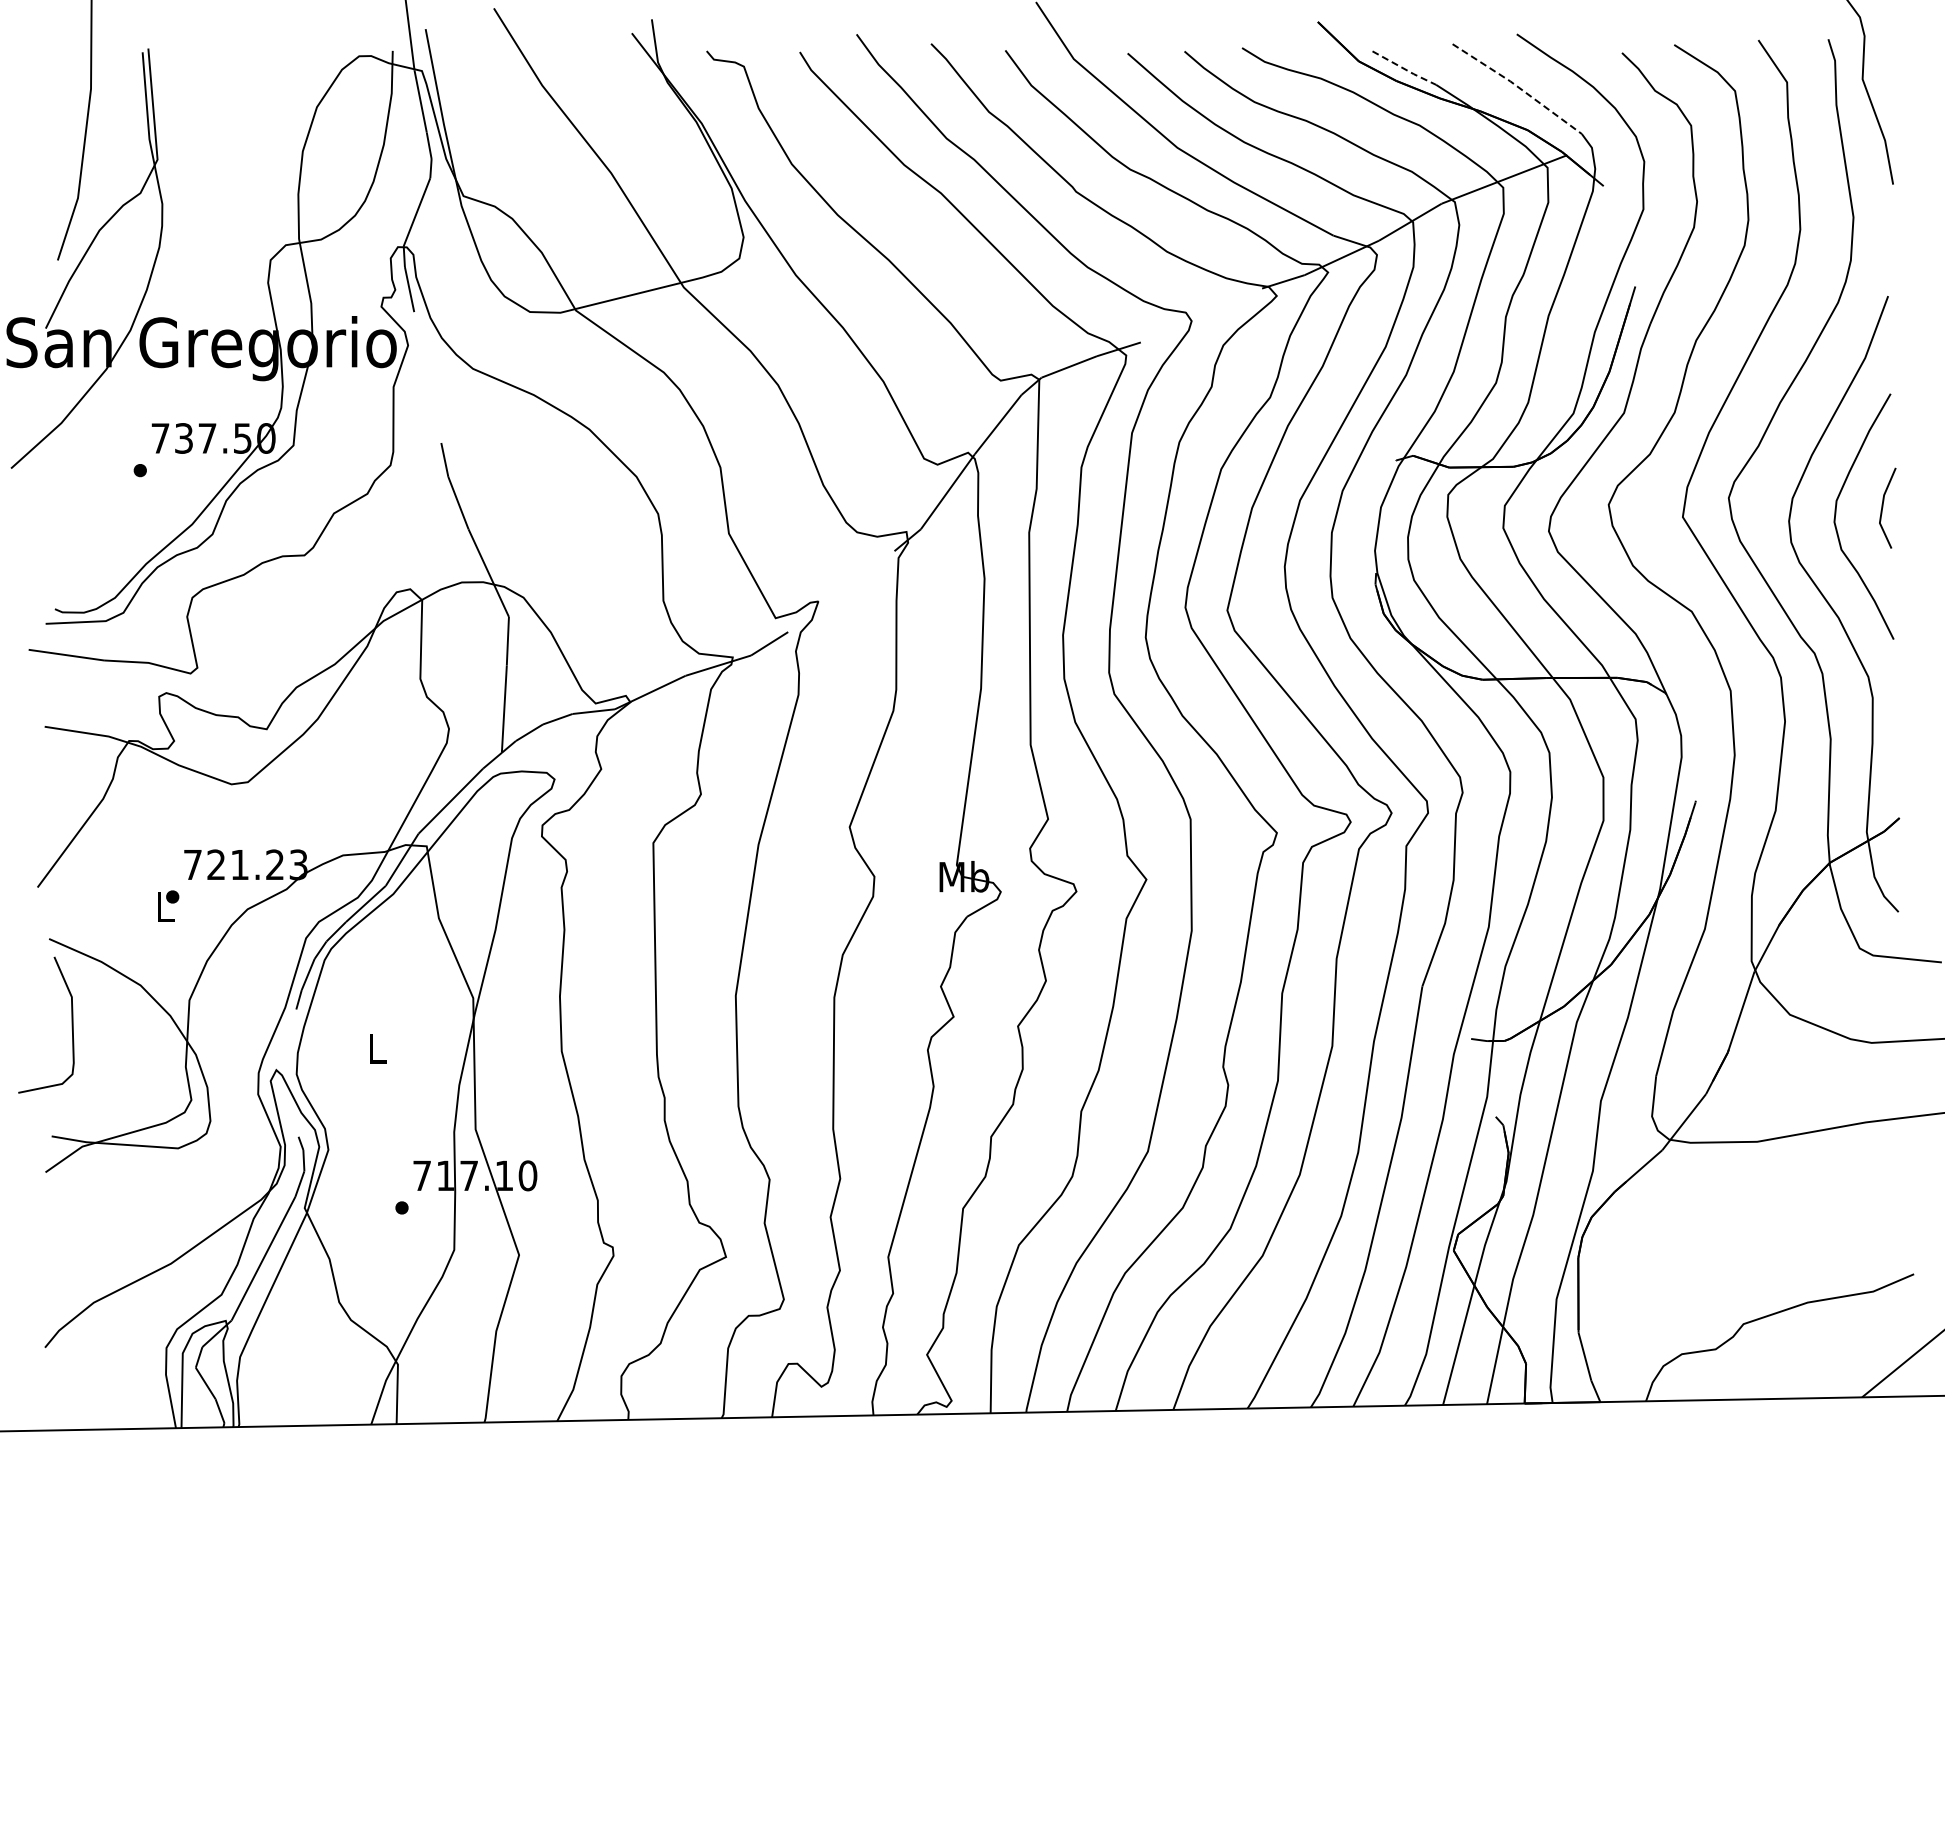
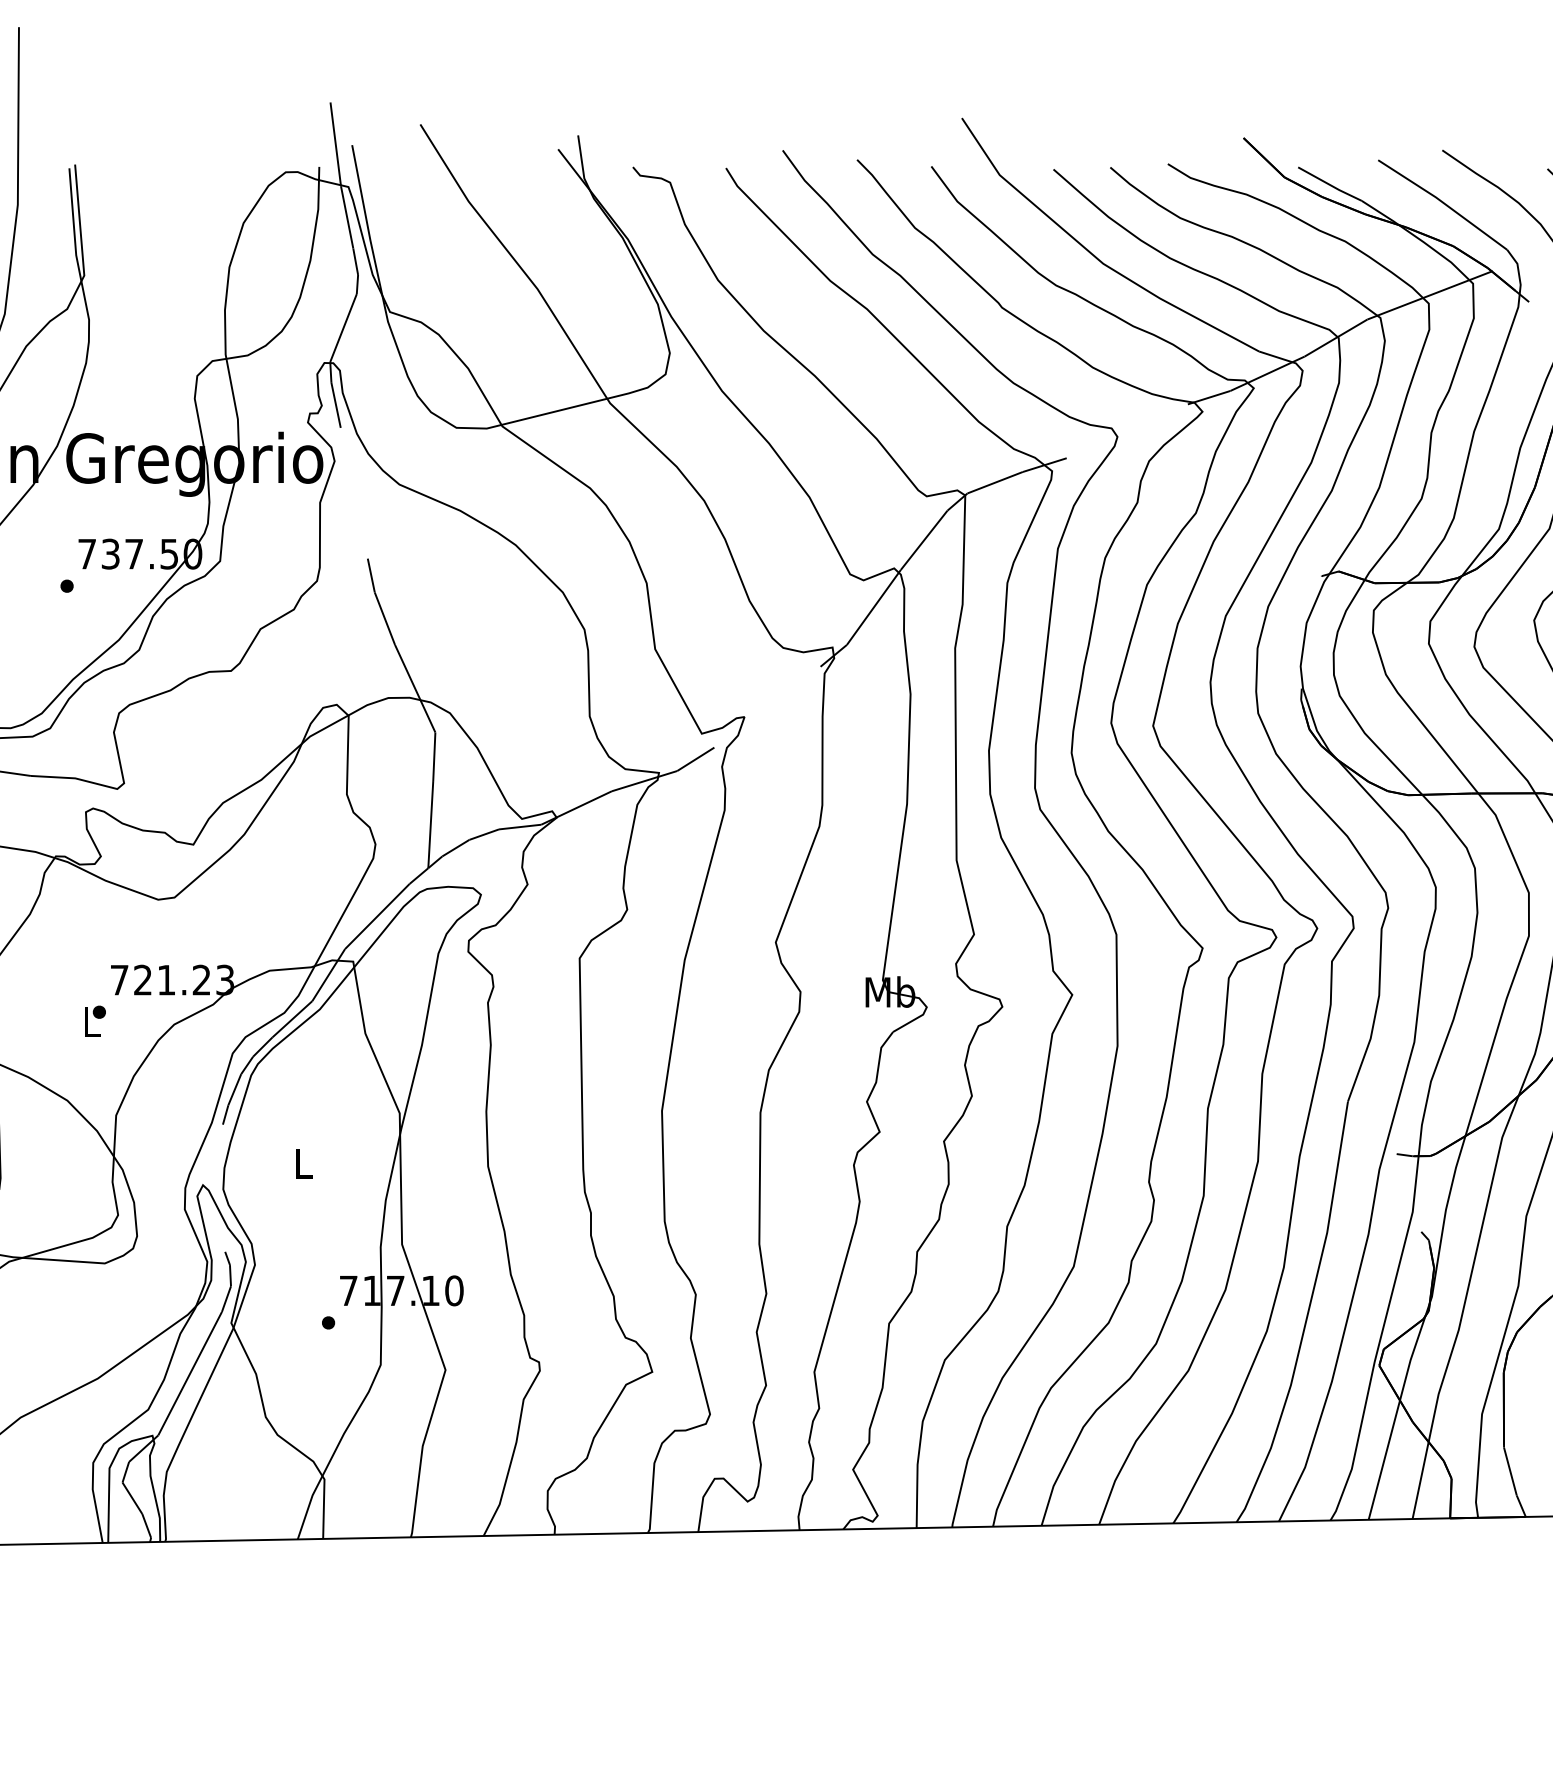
line: (1404, 68) -> (1330, 184), dashed -> solid
line: (1518, 87) -> (1444, 203), dashed -> solid

